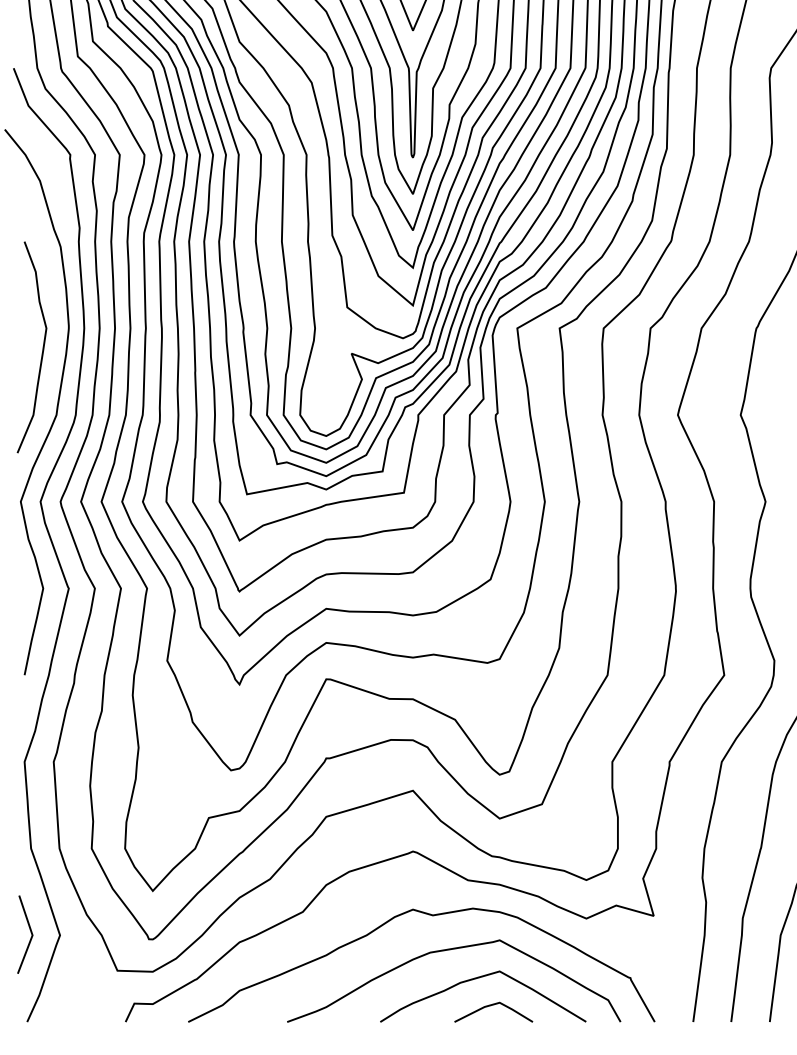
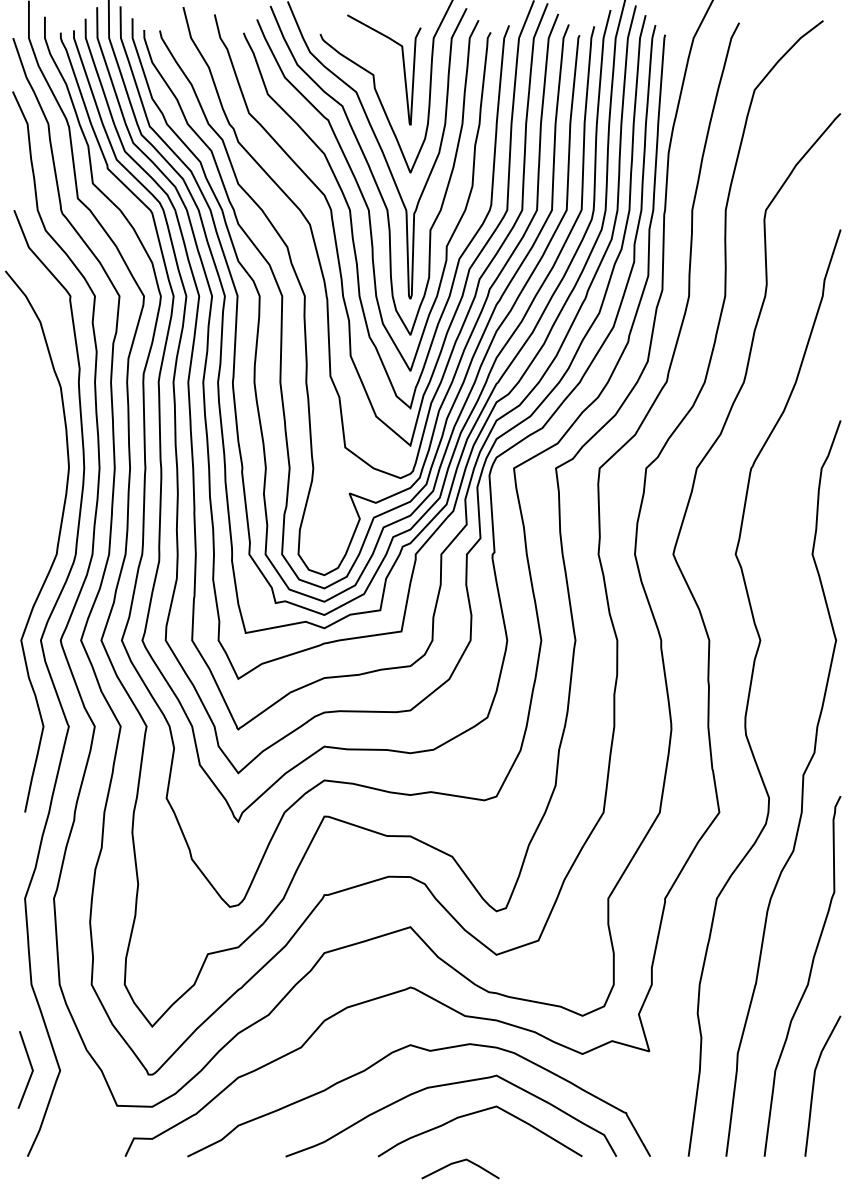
curve: (42, 348) -> (42, 488), removed
line: (493, 1005) -> (460, 1162), moved

